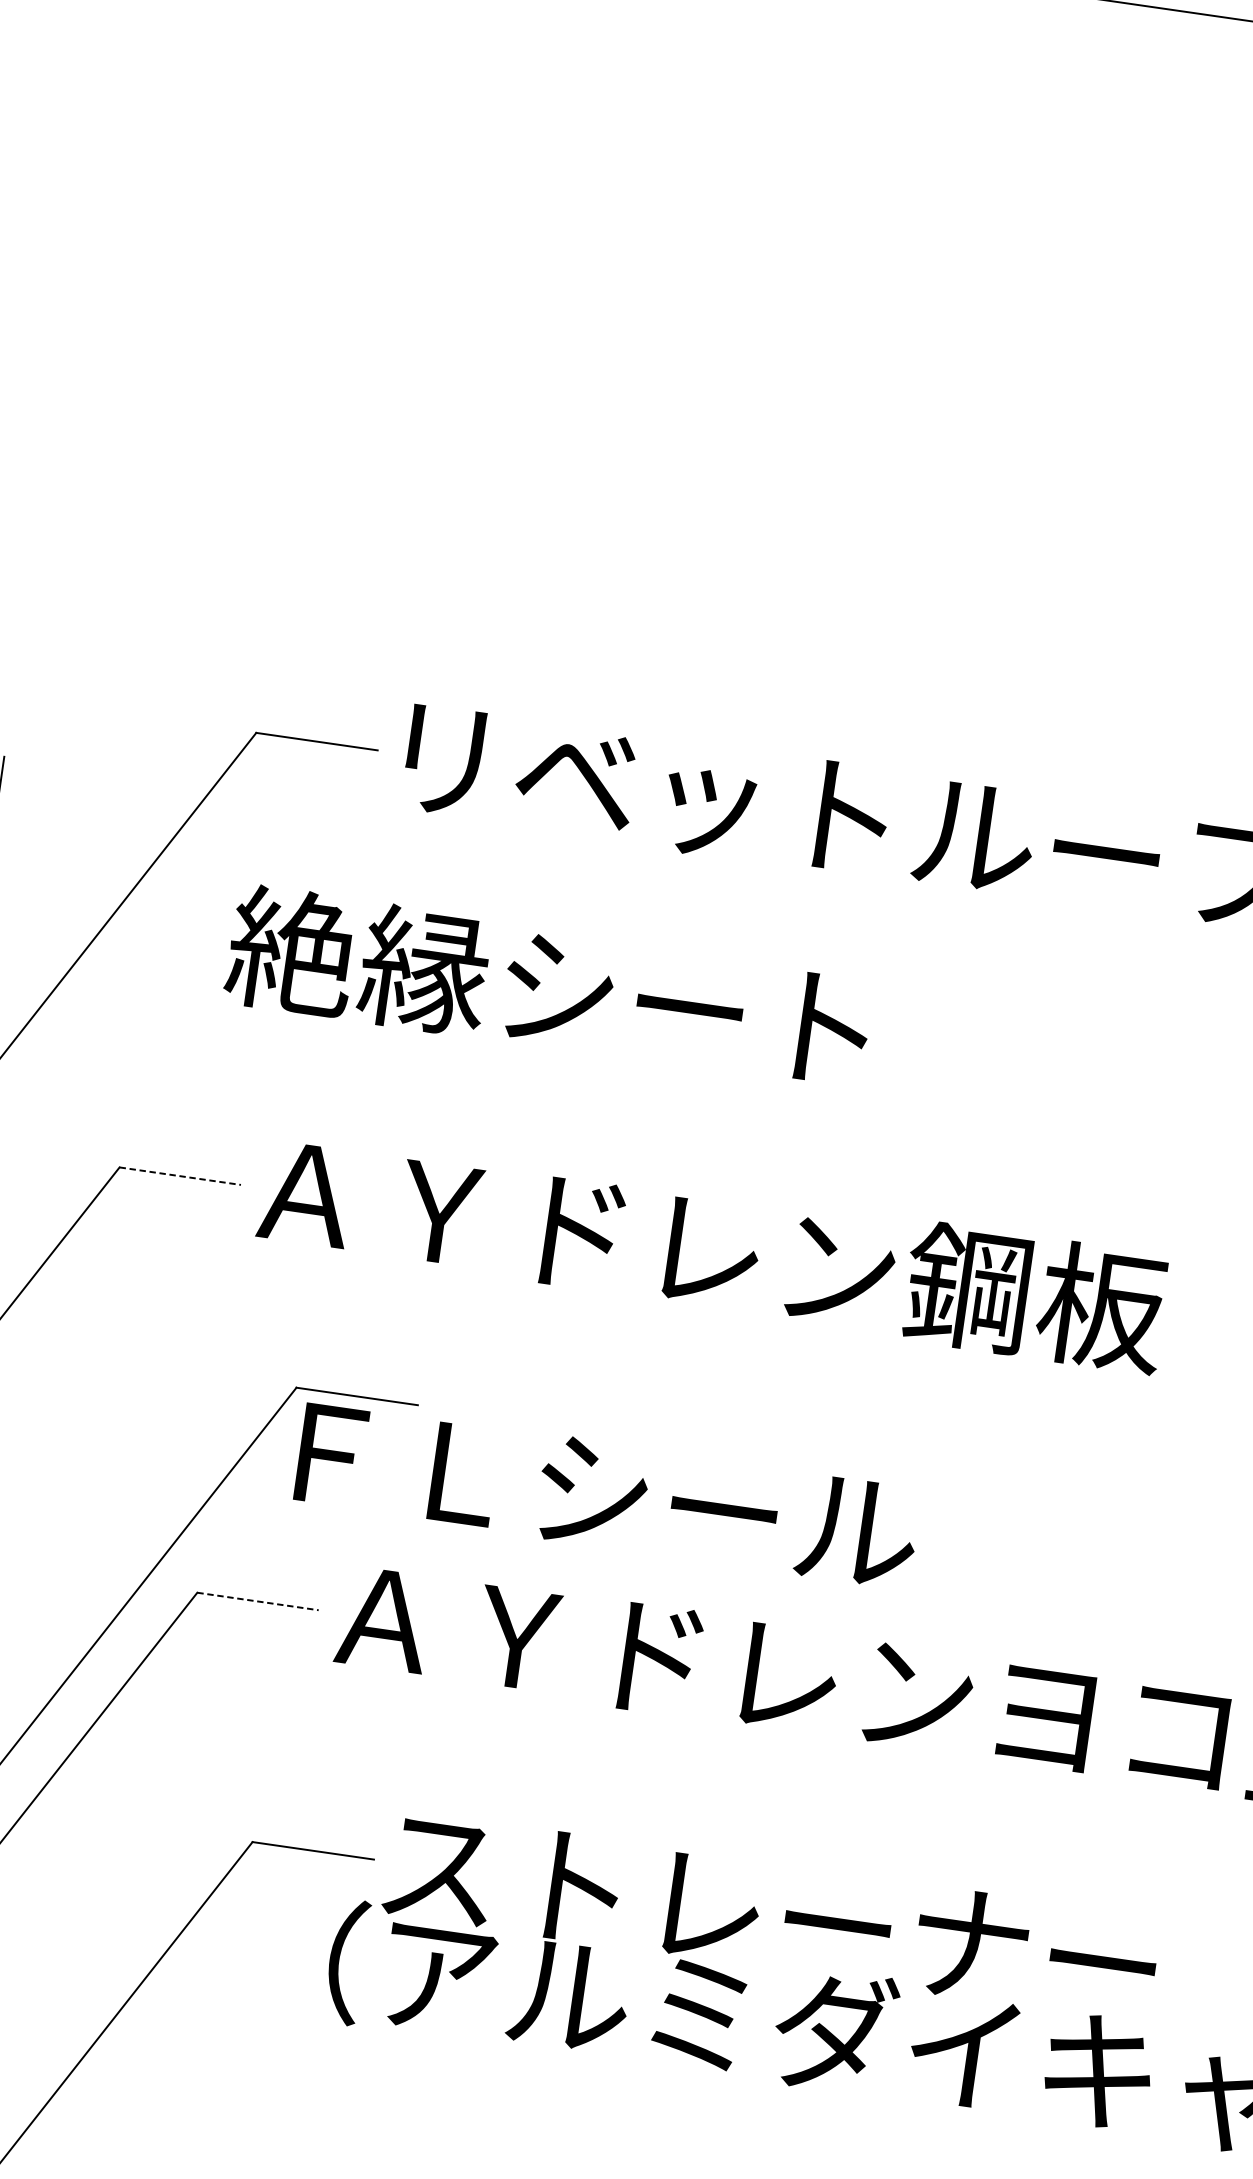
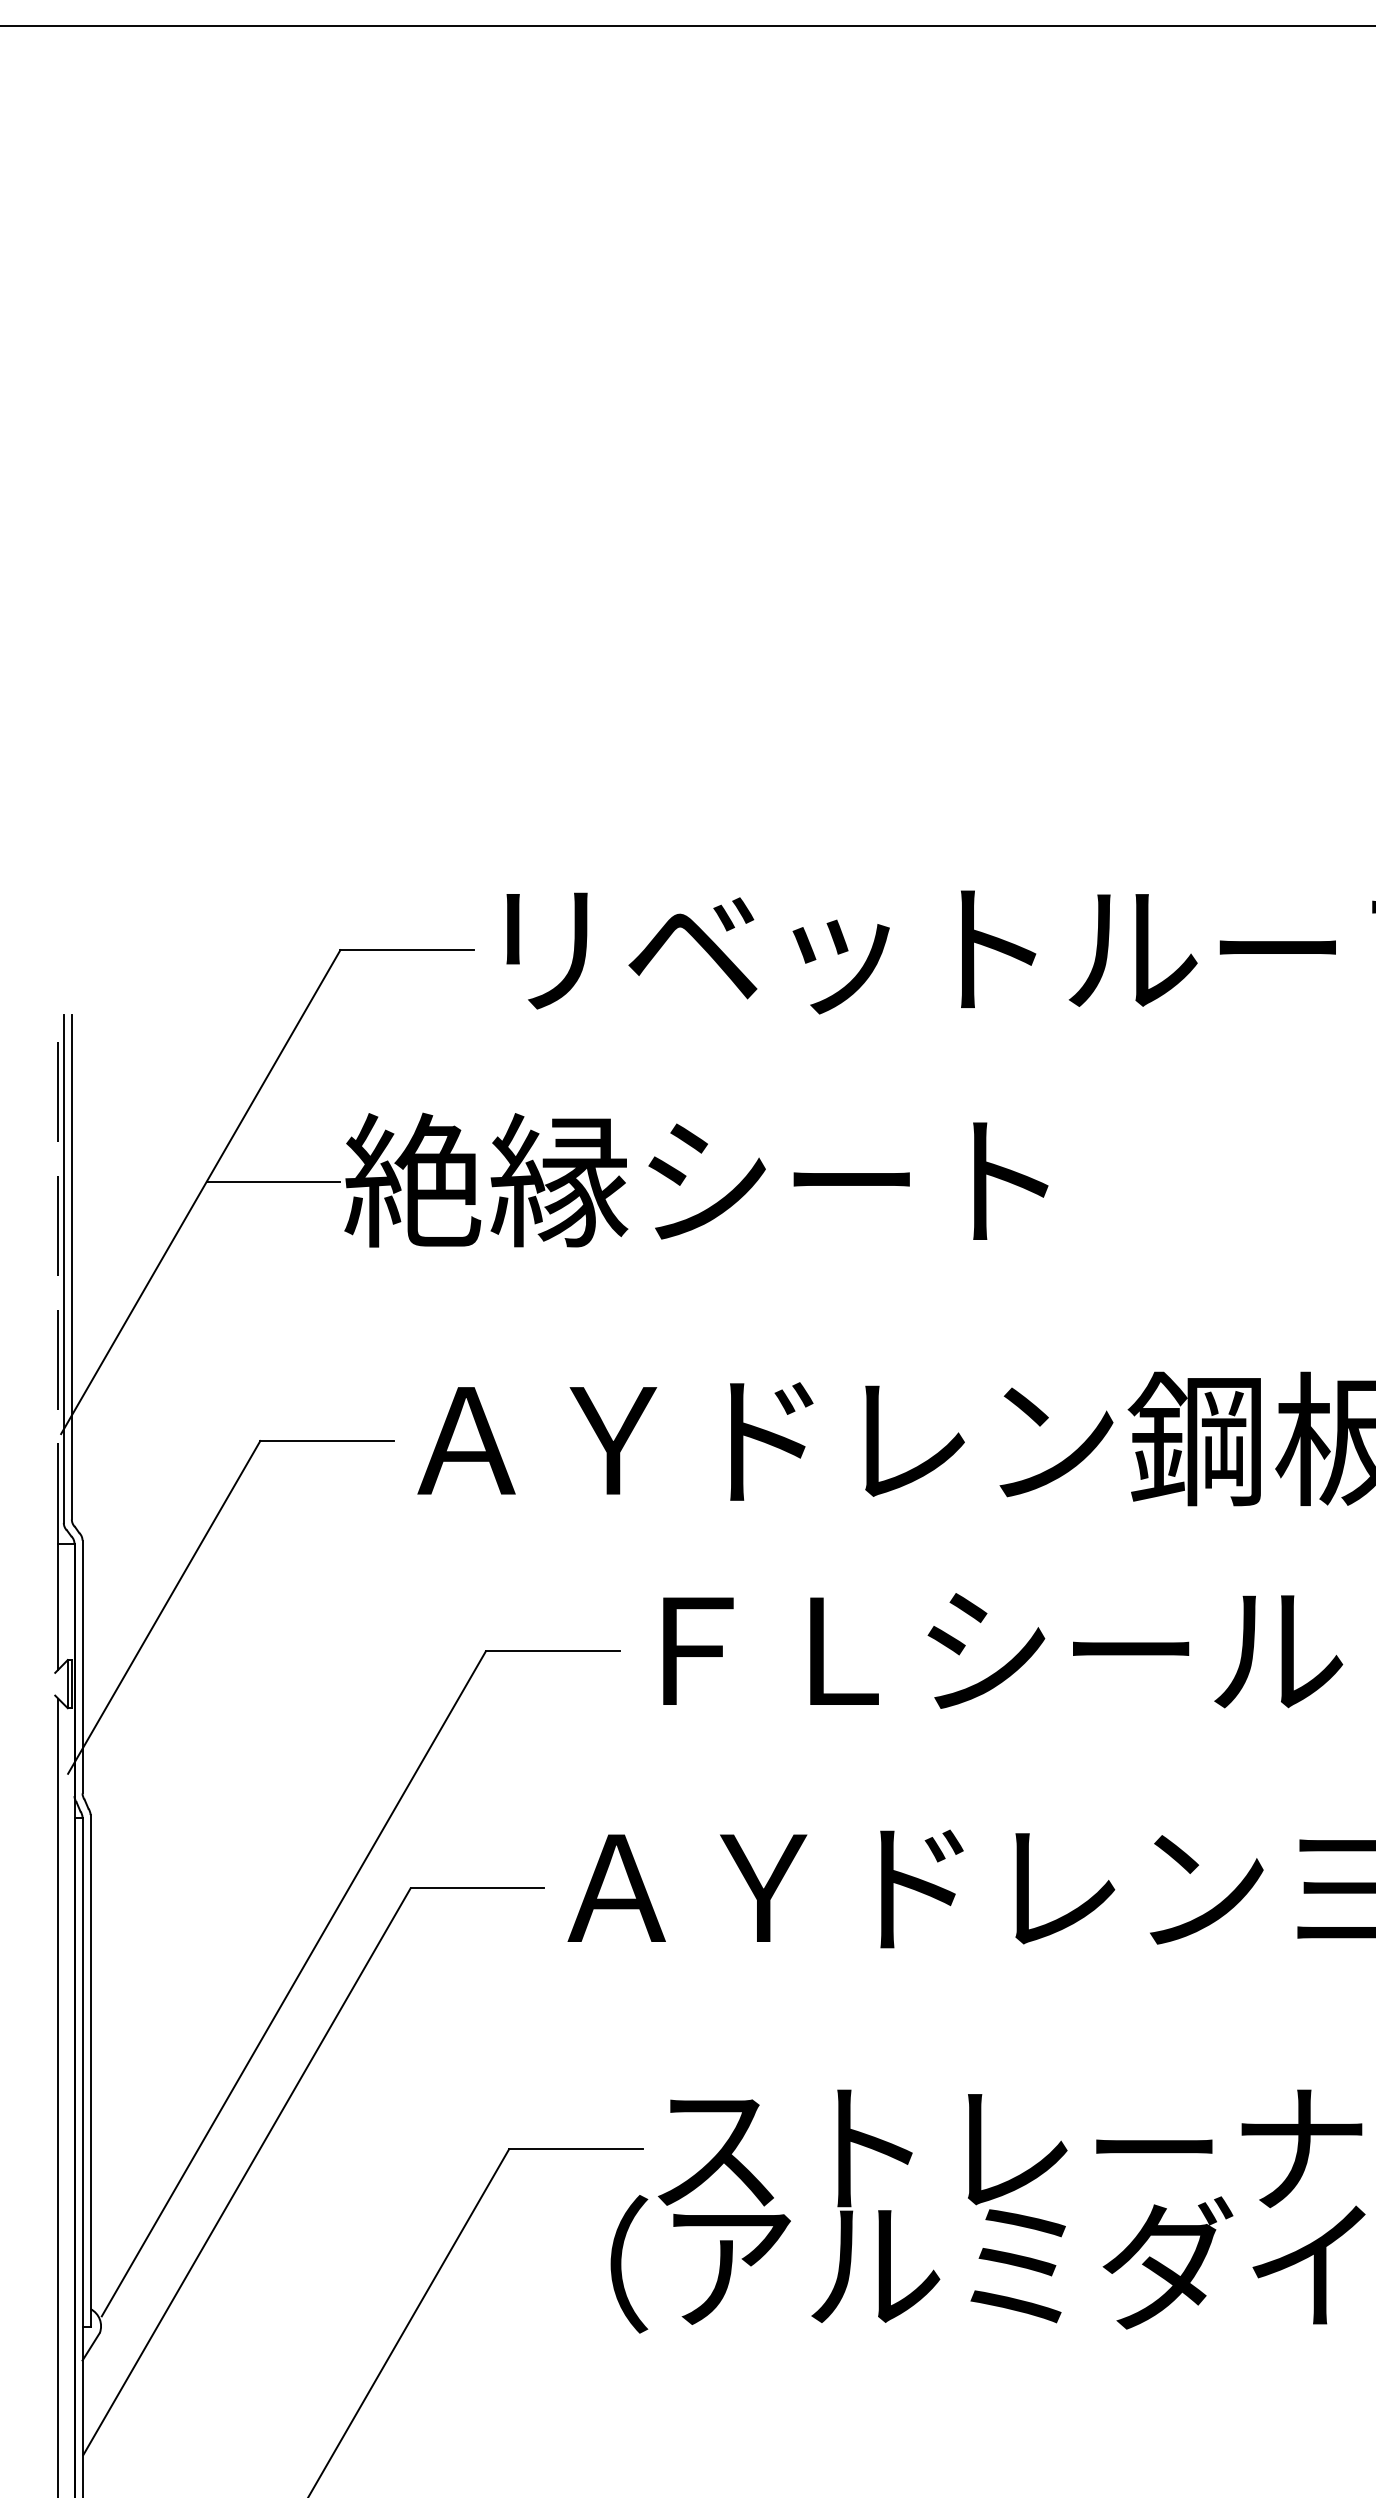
line: (165, 934) -> (273, 1182), added
line: (180, 1175) -> (327, 1440), dashed -> solid
text: (608, 1494) -> (1003, 1650), moved
line: (257, 1601) -> (477, 1888), dashed -> solid

